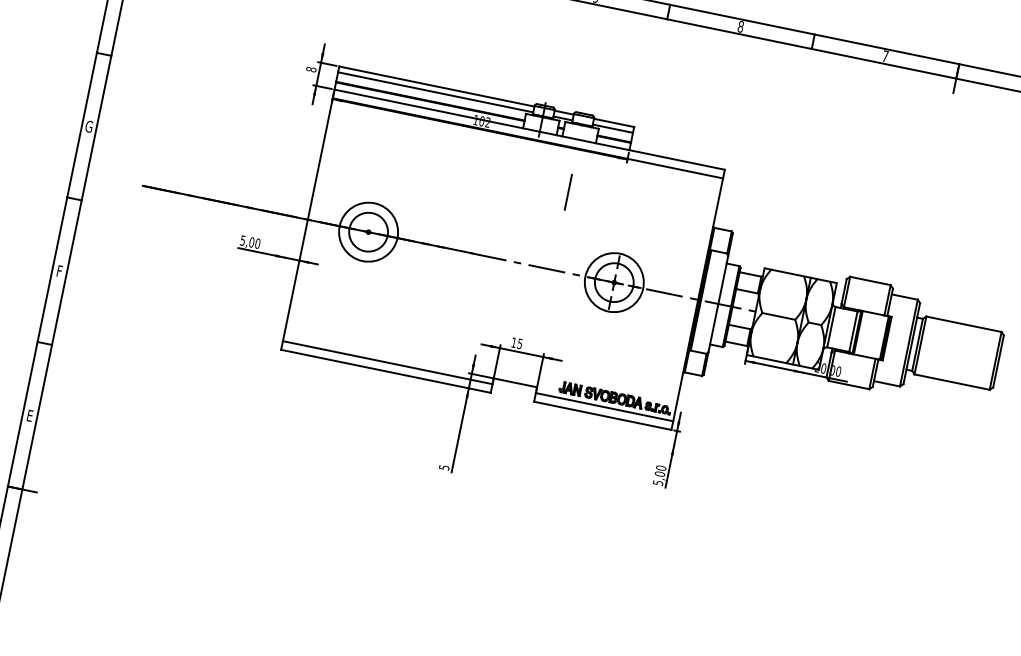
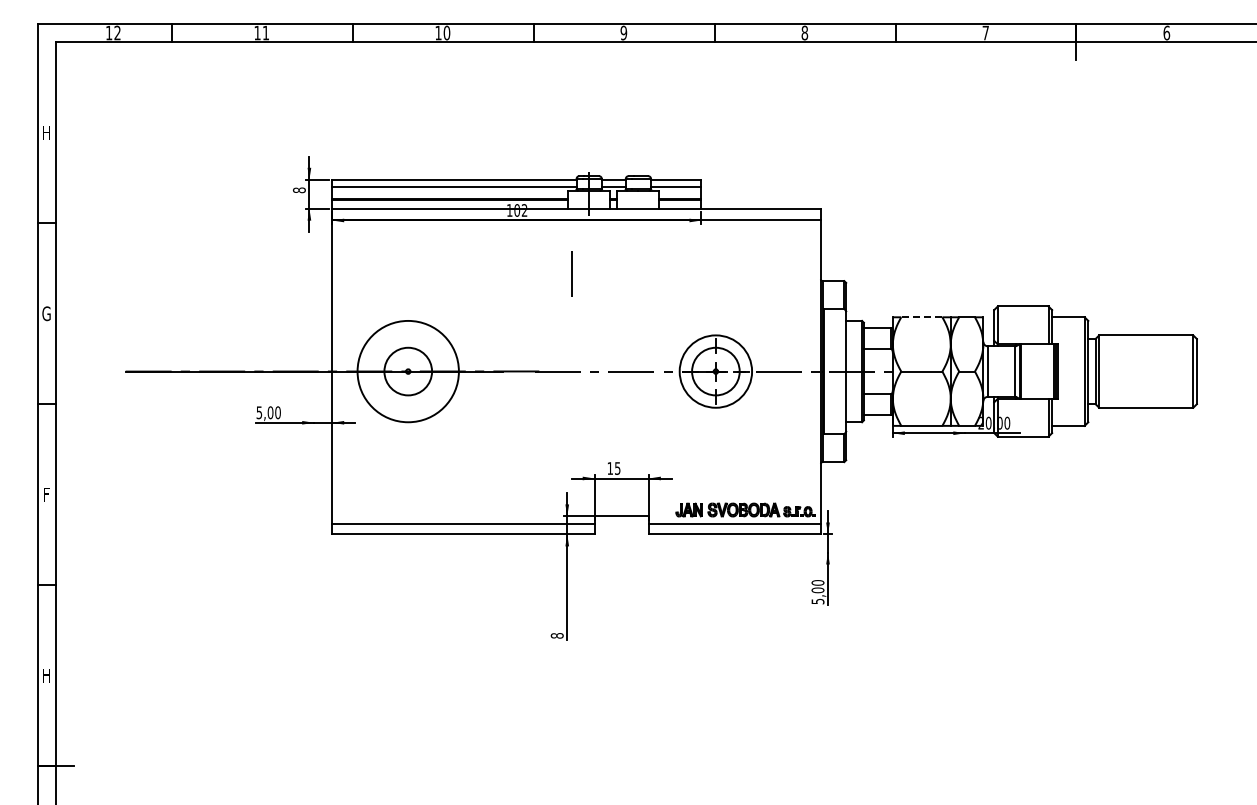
line: (567, 191) -> (571, 273), moved
circle: (368, 232) -> (408, 371), size x1.4
line: (787, 273) -> (921, 317), solid -> dashed
text: (29, 415) -> (46, 675), E -> H
text: (443, 467) -> (556, 635), 5 -> 8

